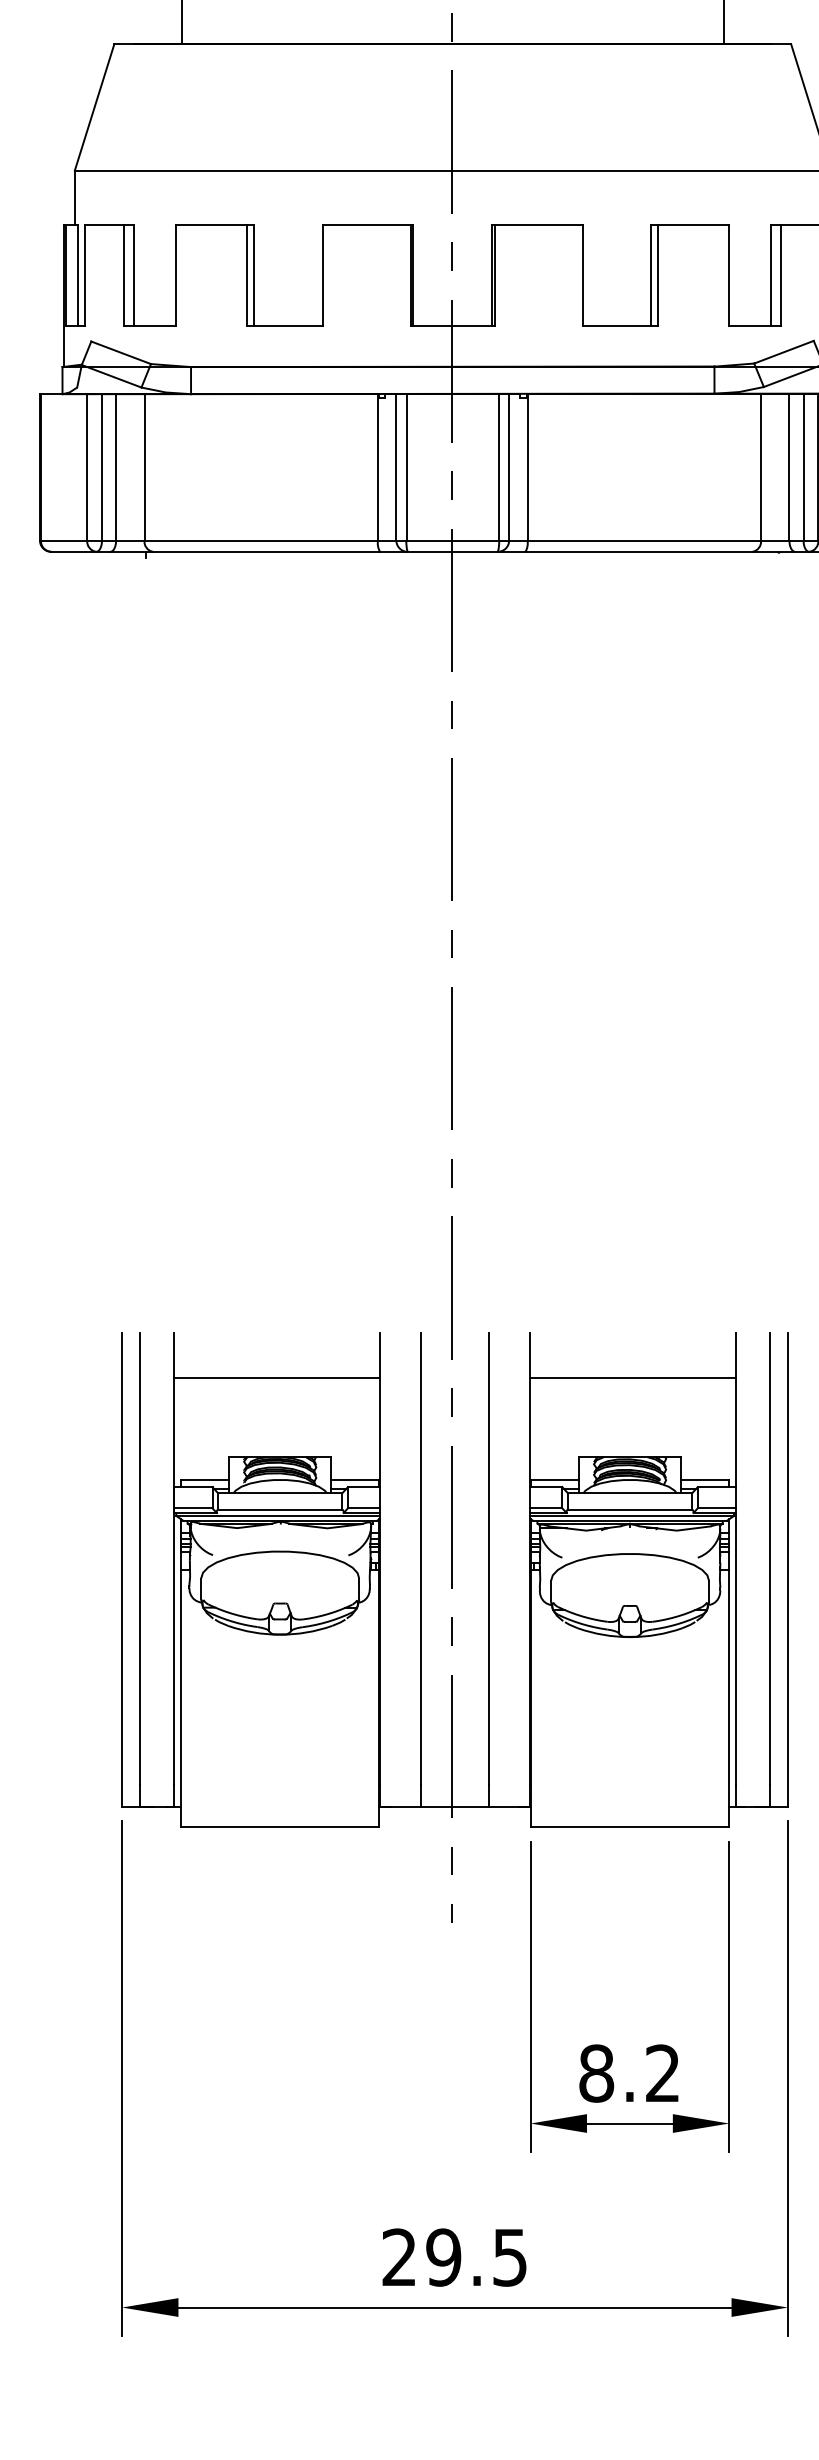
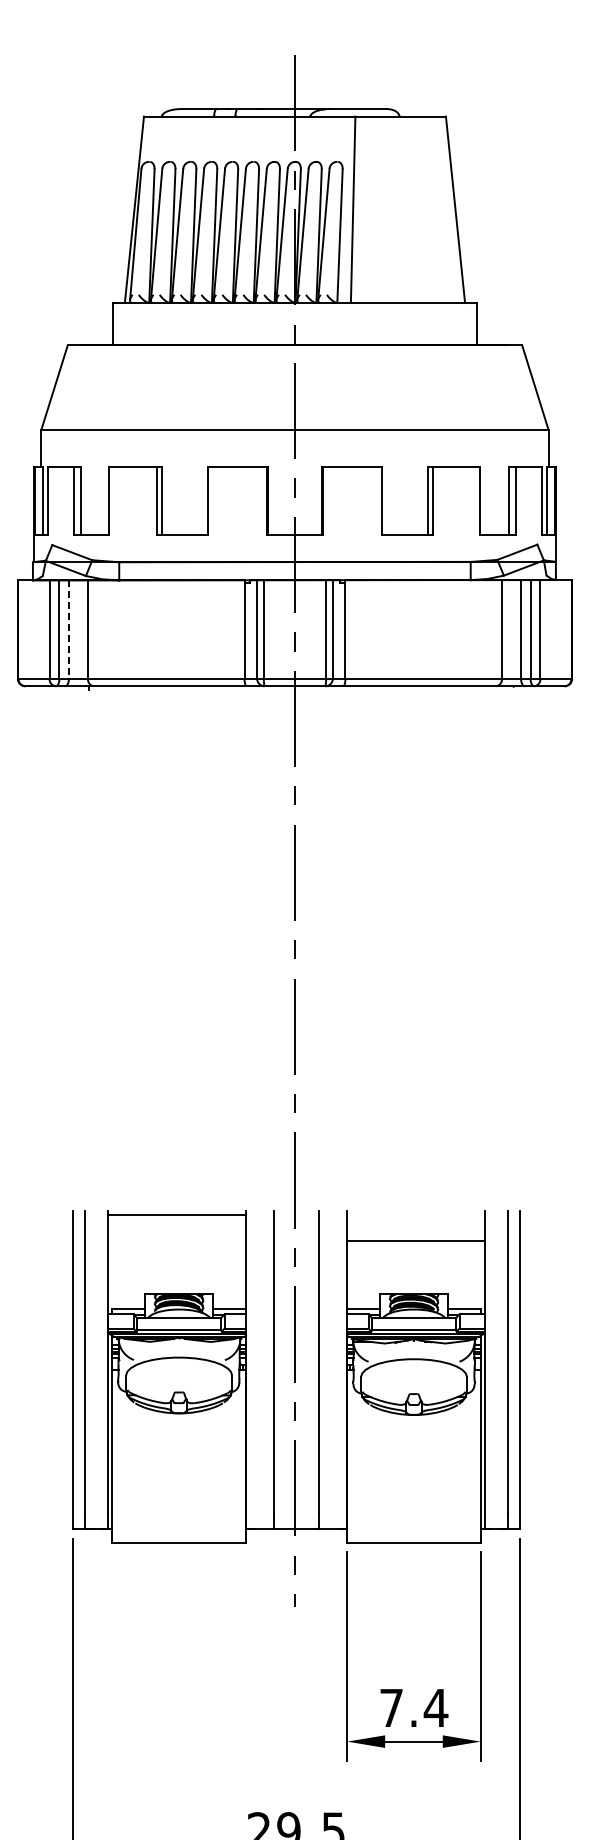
line: (115, 467) -> (68, 629), solid -> dashed
line: (276, 1378) -> (176, 1215), moved
text: (630, 2072) -> (414, 1707), 8.2 -> 7.4

